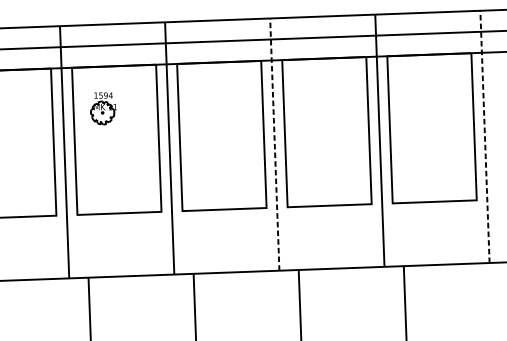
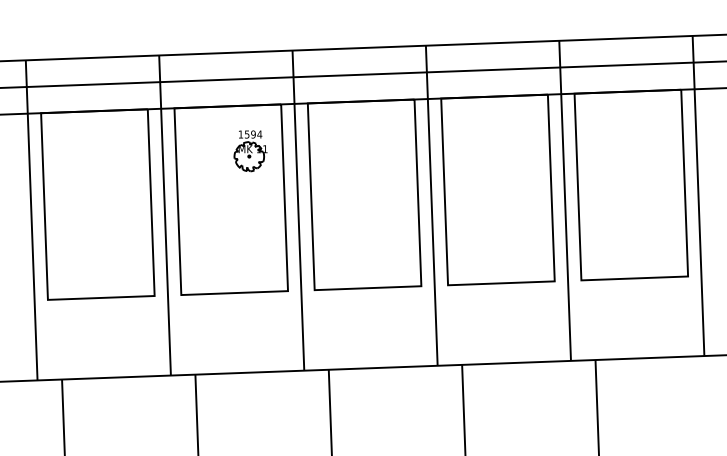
part: (103, 108) -> (250, 151), moved
line: (484, 136) -> (698, 195), dashed -> solid
line: (274, 144) -> (431, 205), dashed -> solid

